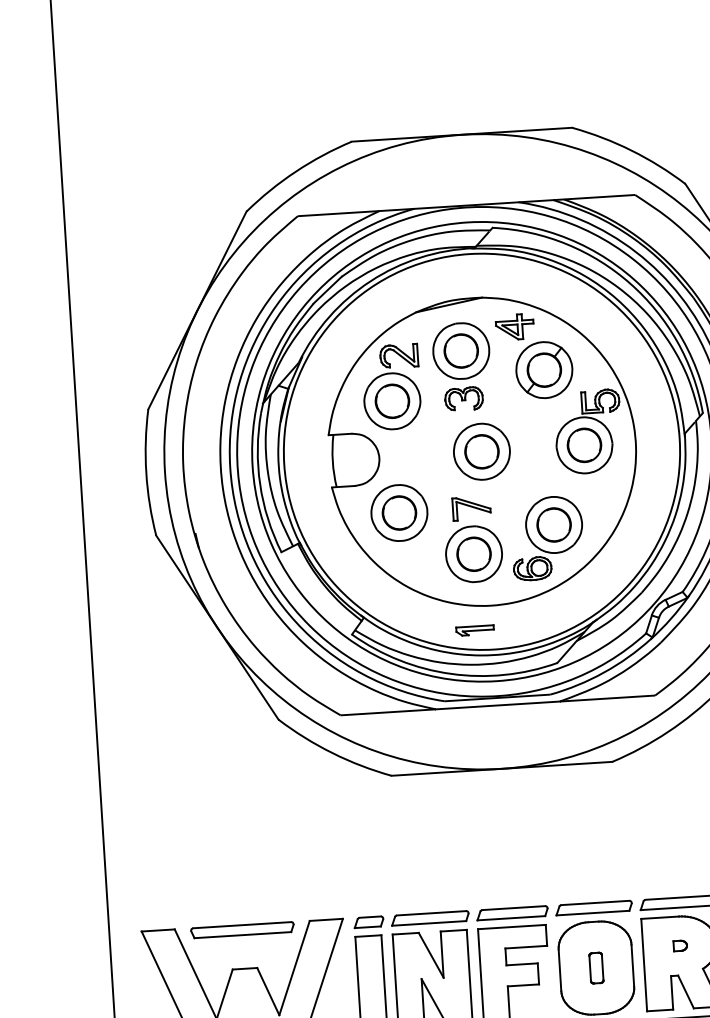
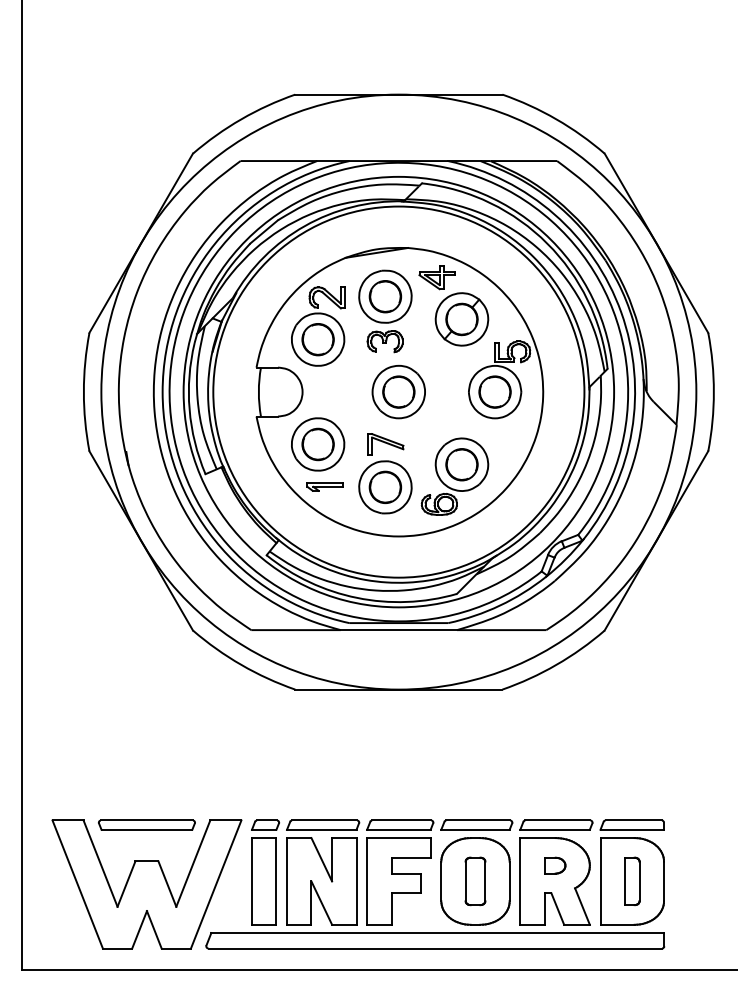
part: (474, 630) -> (324, 486), moved
part: (680, 945) -> (555, 865), size x1.67
part: (596, 968) -> (475, 881), size x1.67

